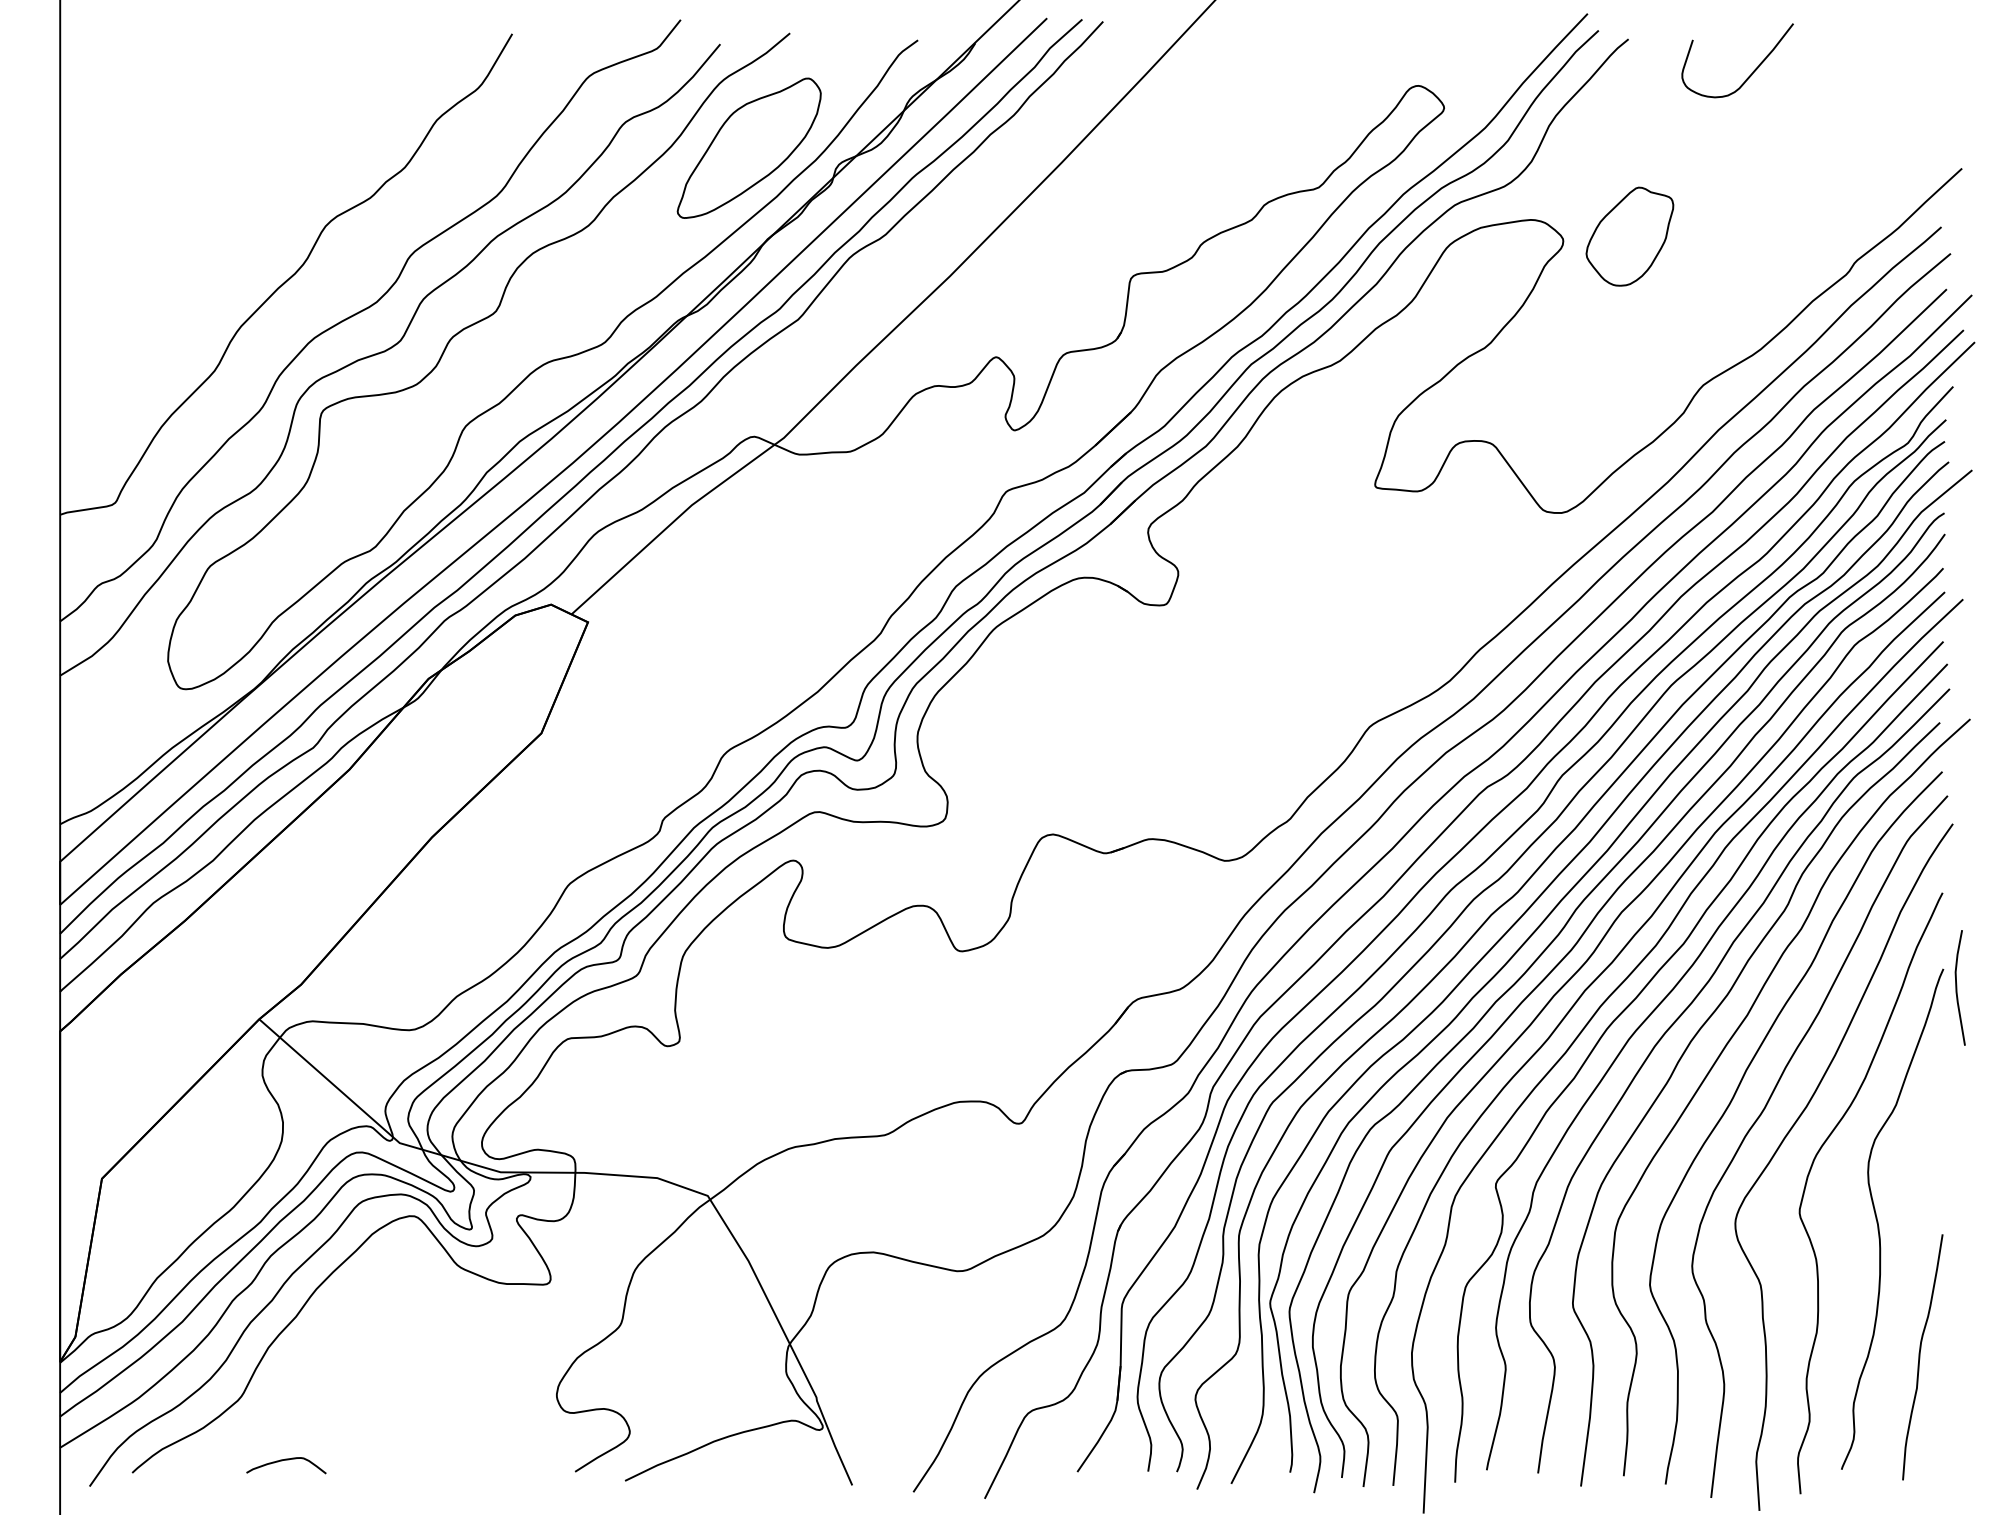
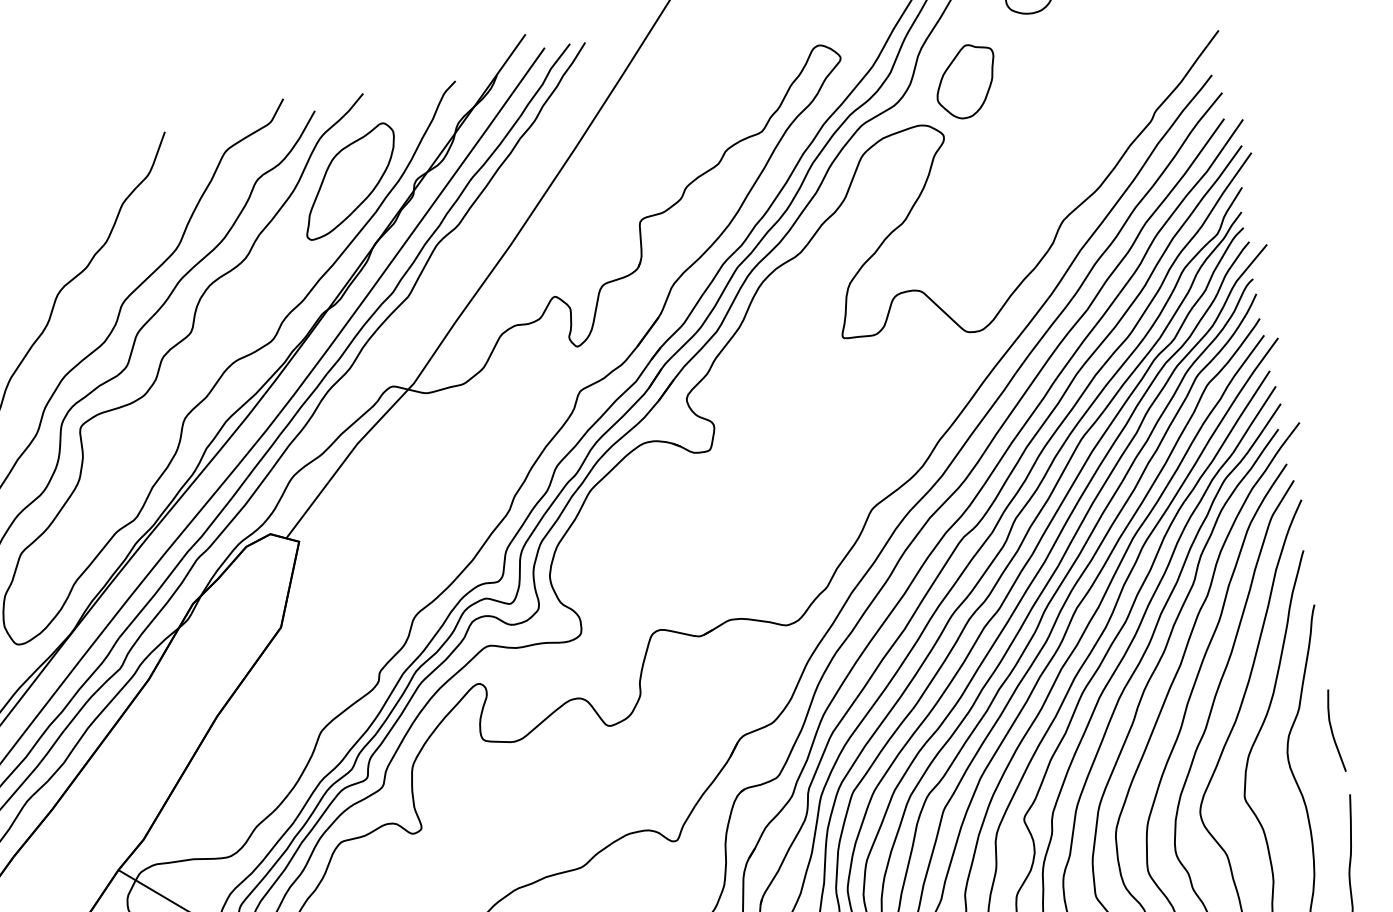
part: (1629, 236) -> (966, 81), moved
curve: (1957, 987) -> (1332, 731), moved

